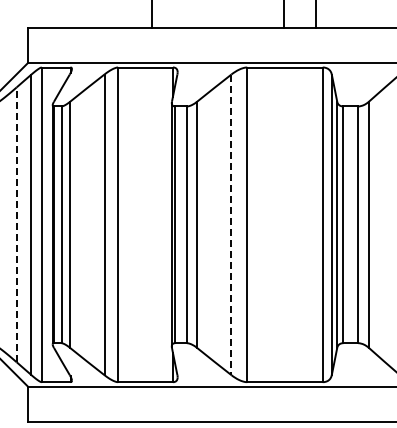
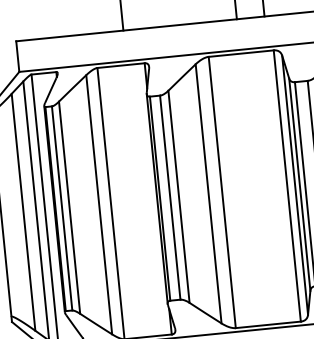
line: (16, 224) -> (23, 212), dashed -> solid
line: (231, 225) -> (208, 194), dashed -> solid

